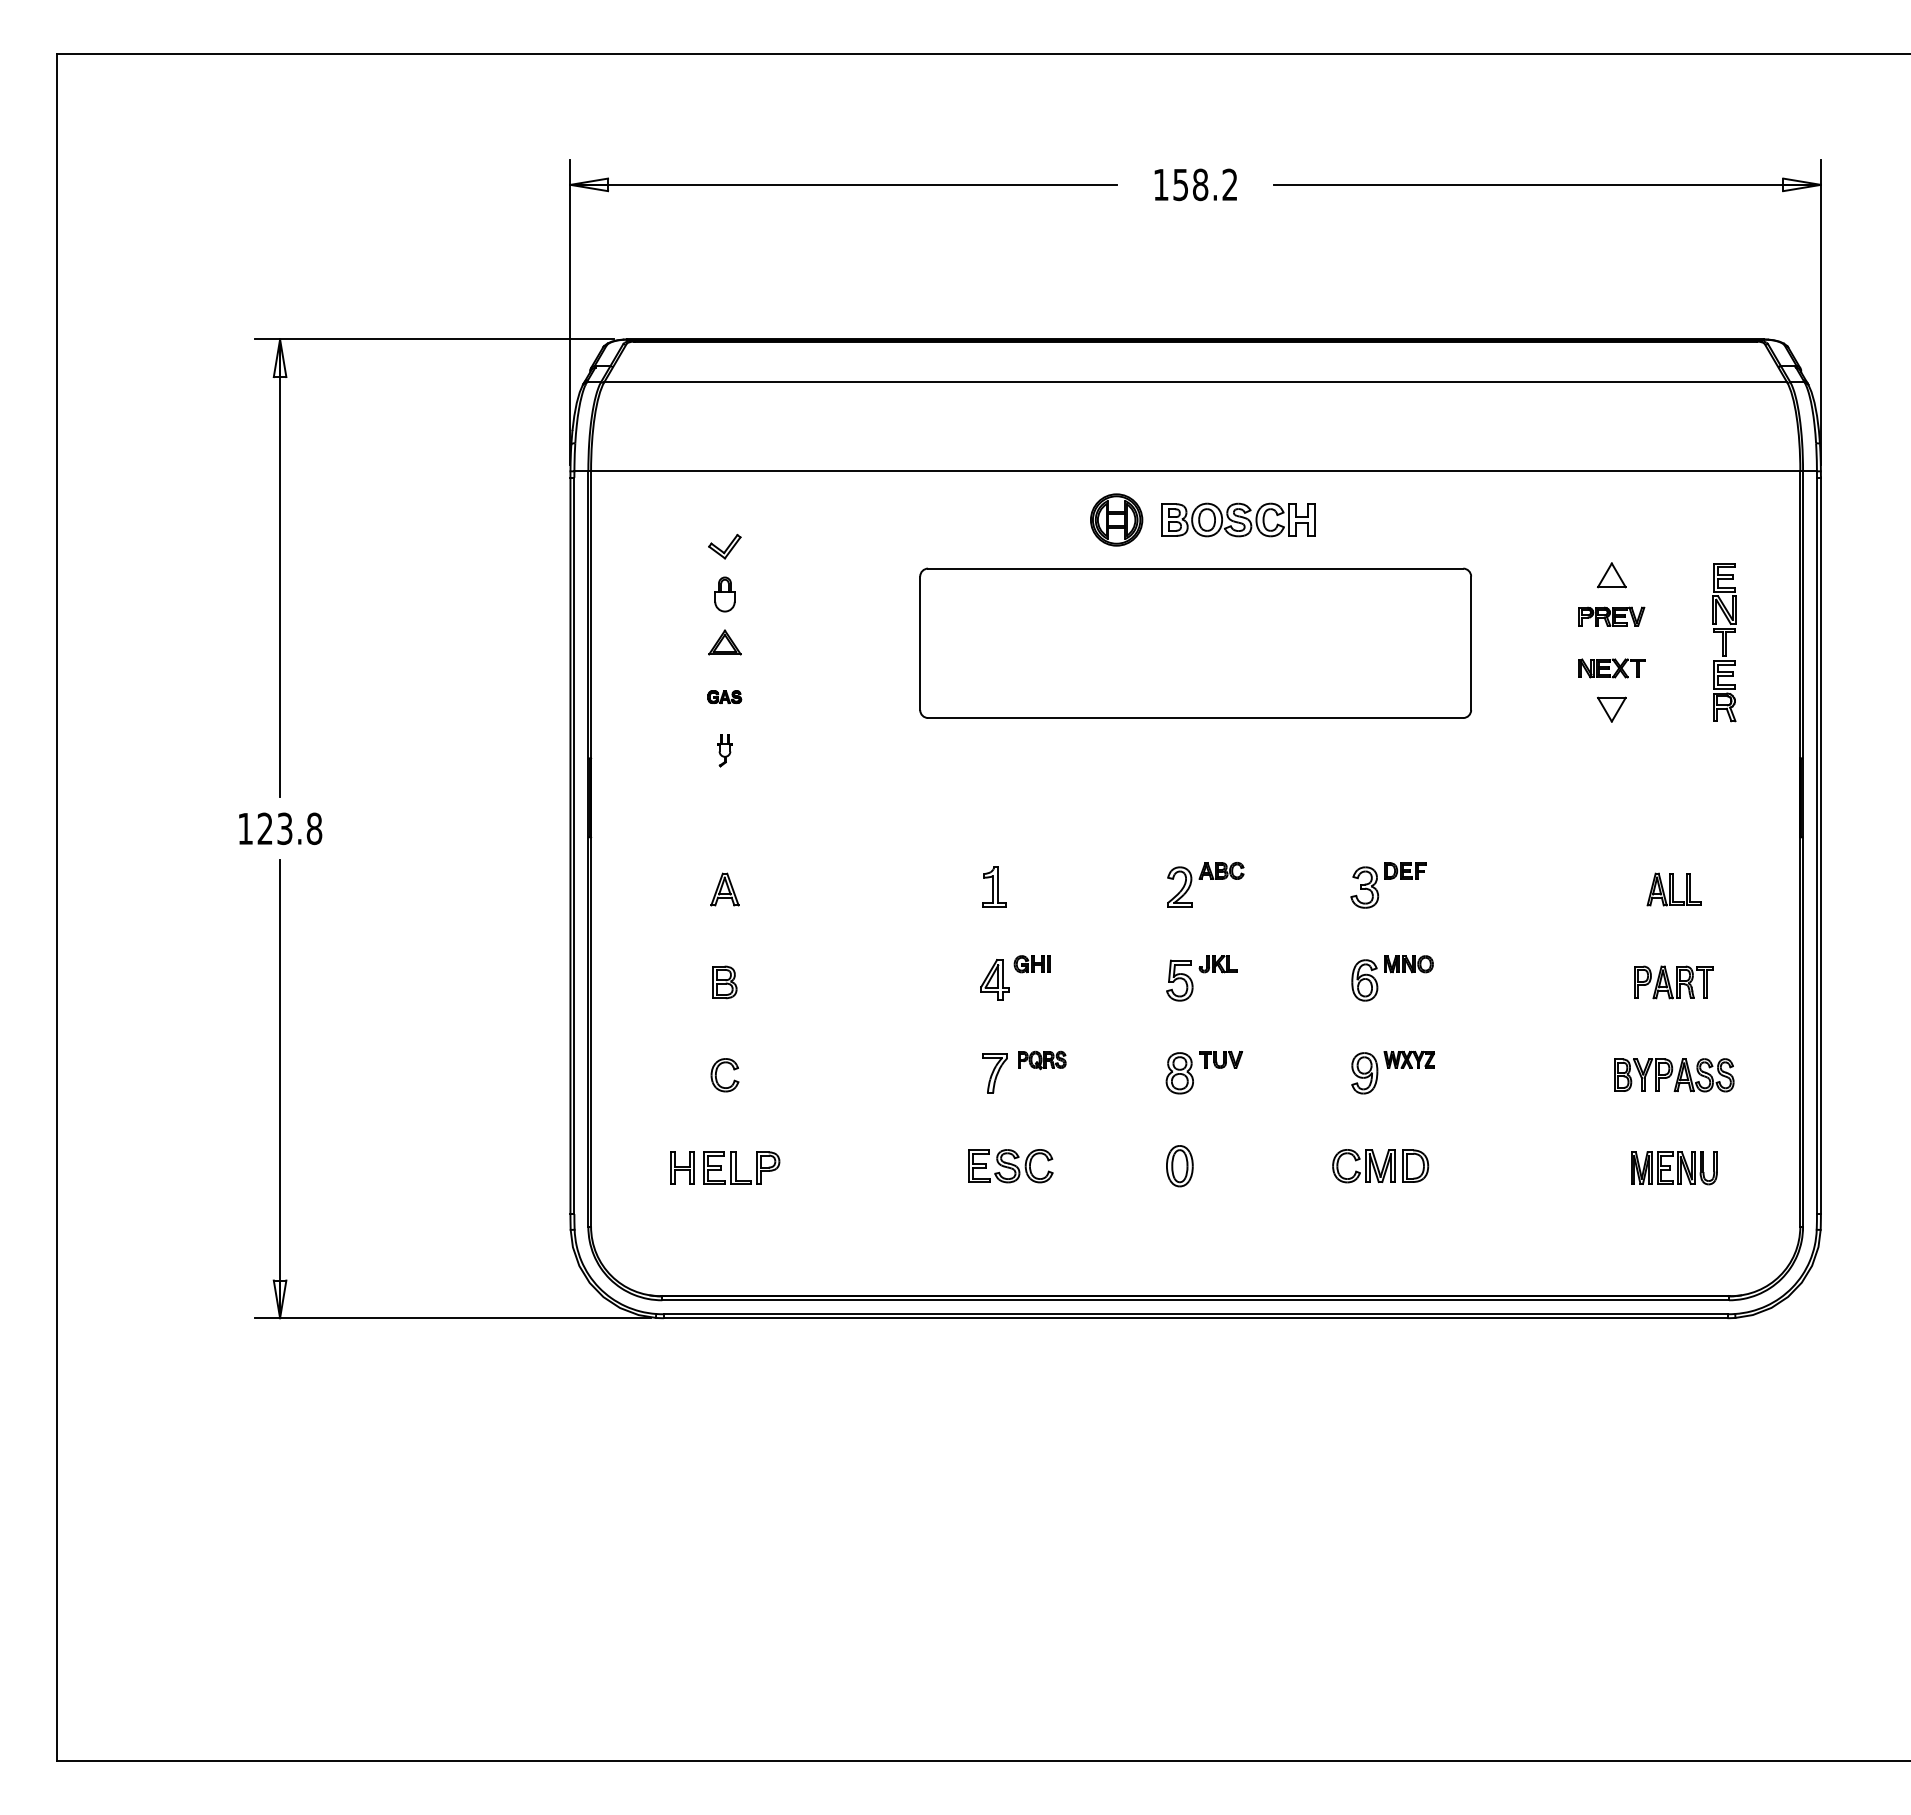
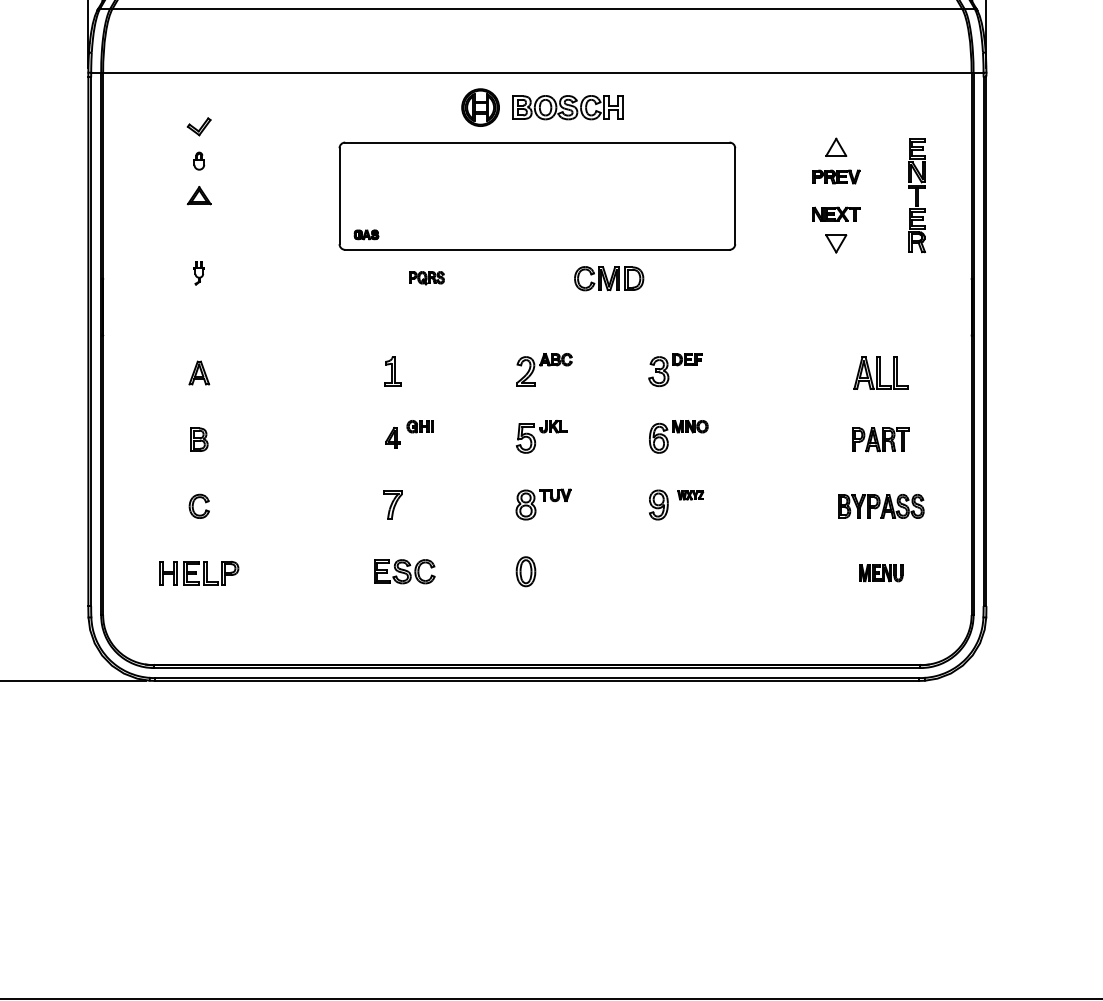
part: (724, 594) -> (198, 161), size x0.7
part: (724, 697) -> (366, 235), moved
part: (1673, 889) -> (880, 373), size x1.4
part: (994, 979) -> (392, 437), size x0.7
part: (1408, 1059) -> (690, 495), size x0.7
part: (1042, 1060) -> (427, 278), moved
part: (1380, 1166) -> (609, 278), moved
part: (1674, 1168) -> (881, 573), size x0.7

